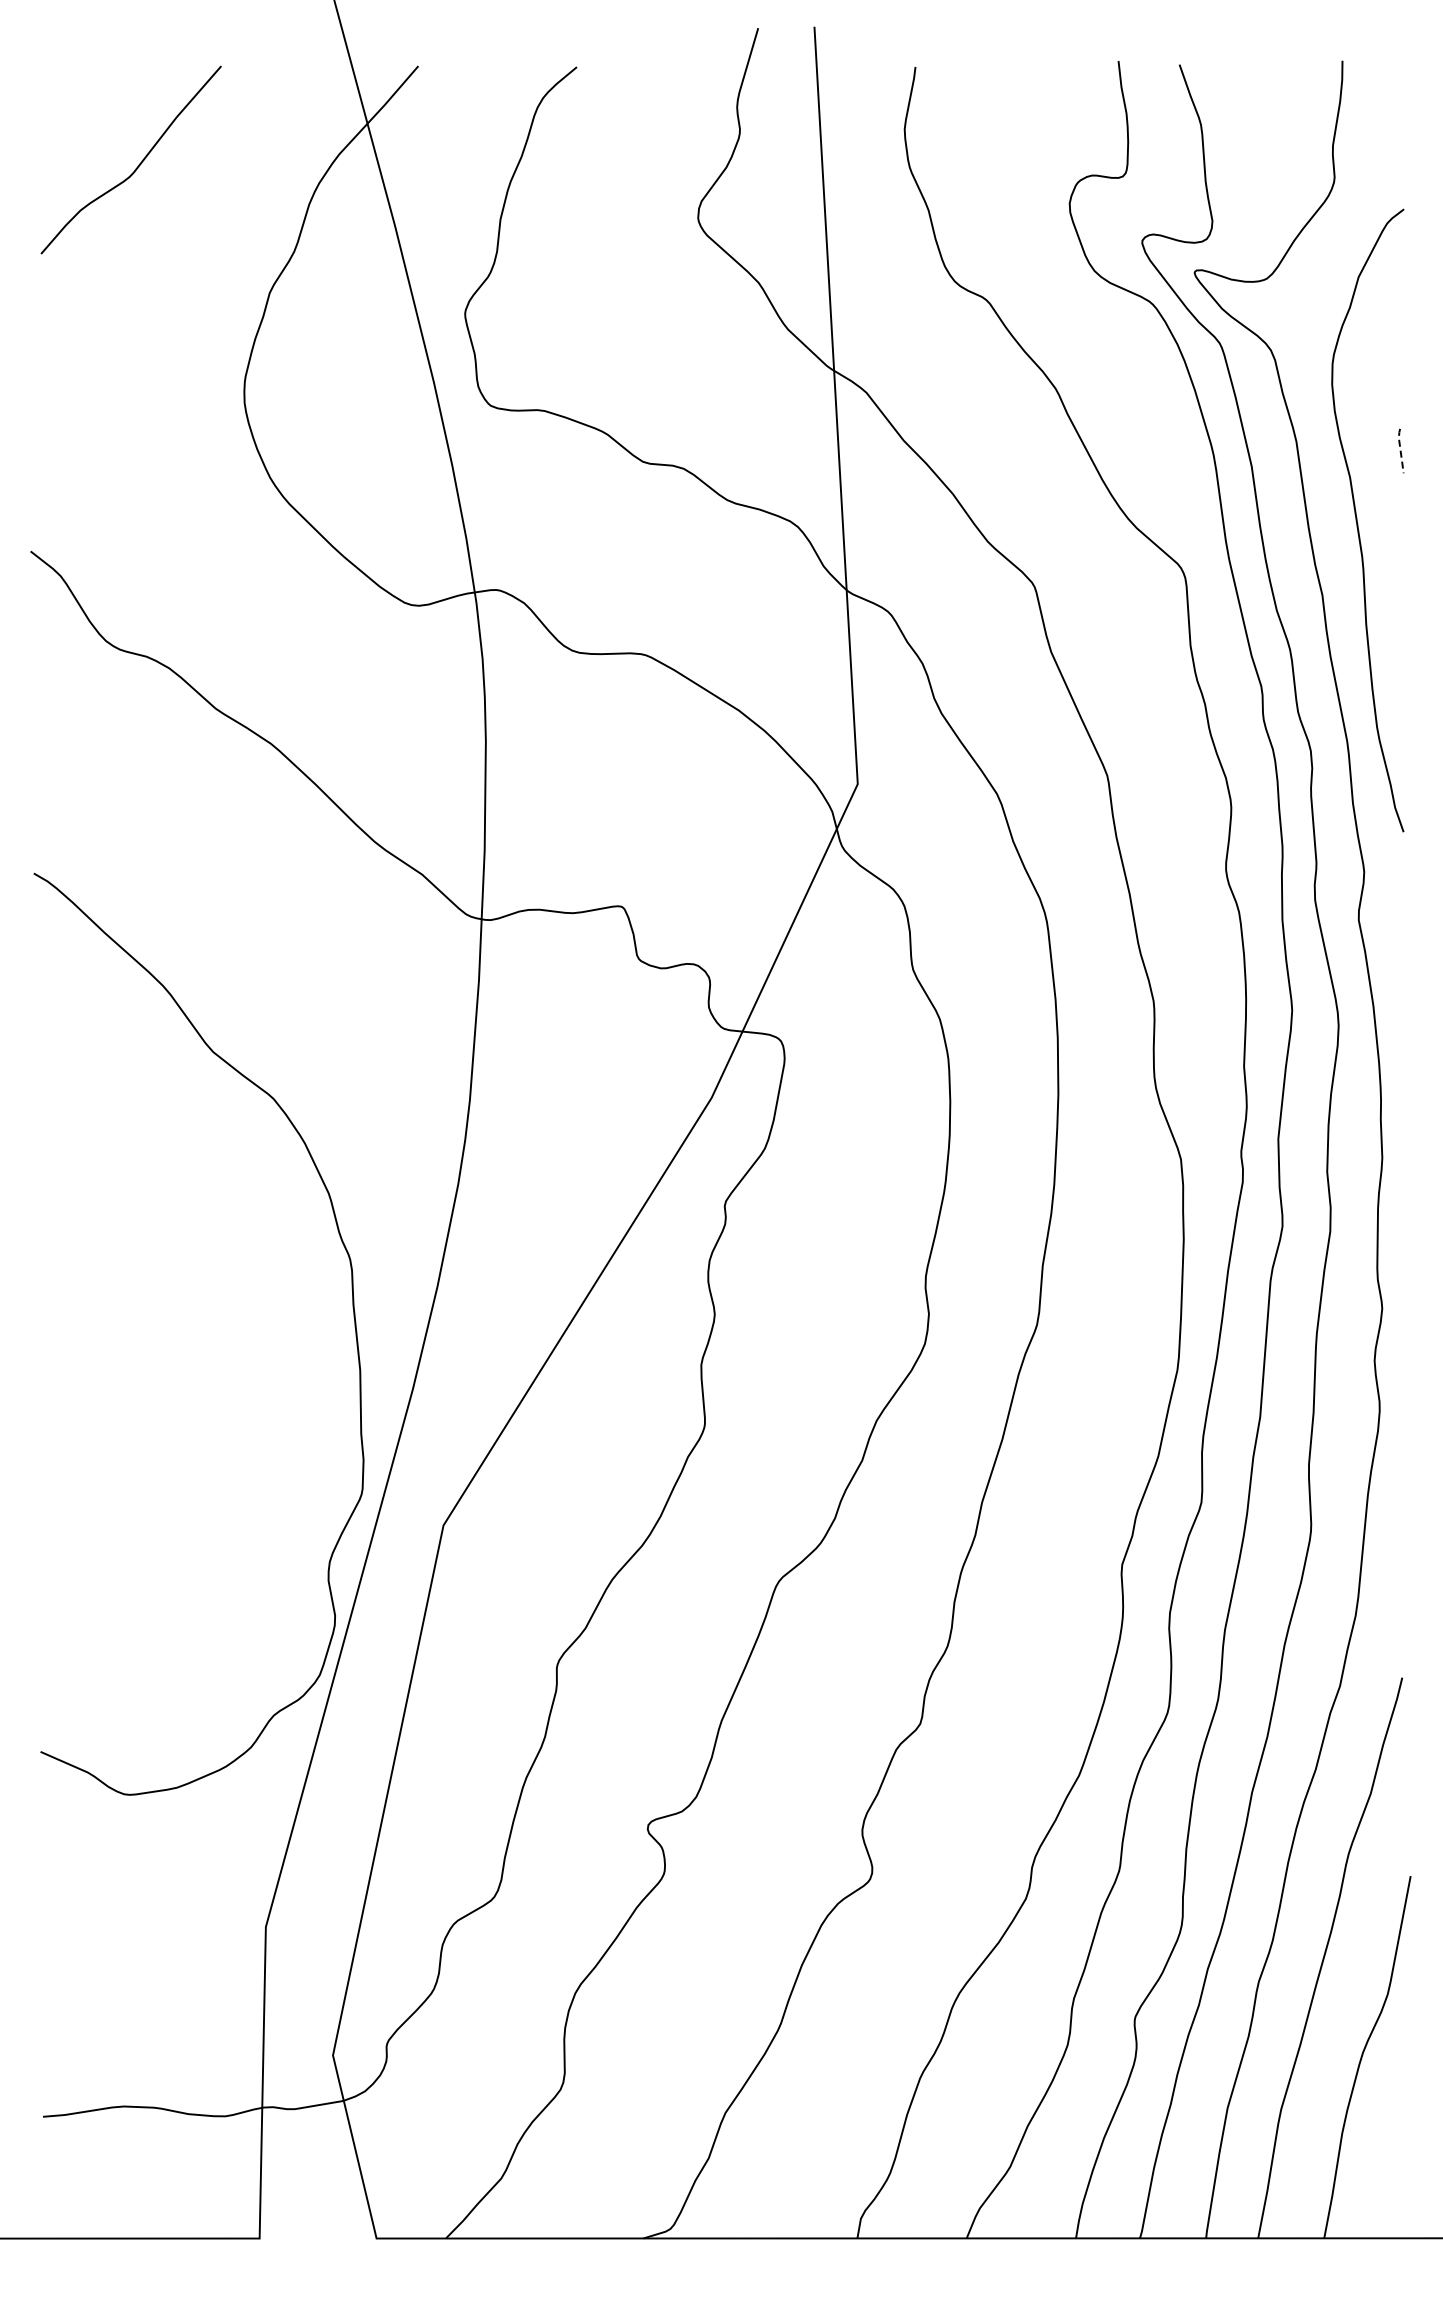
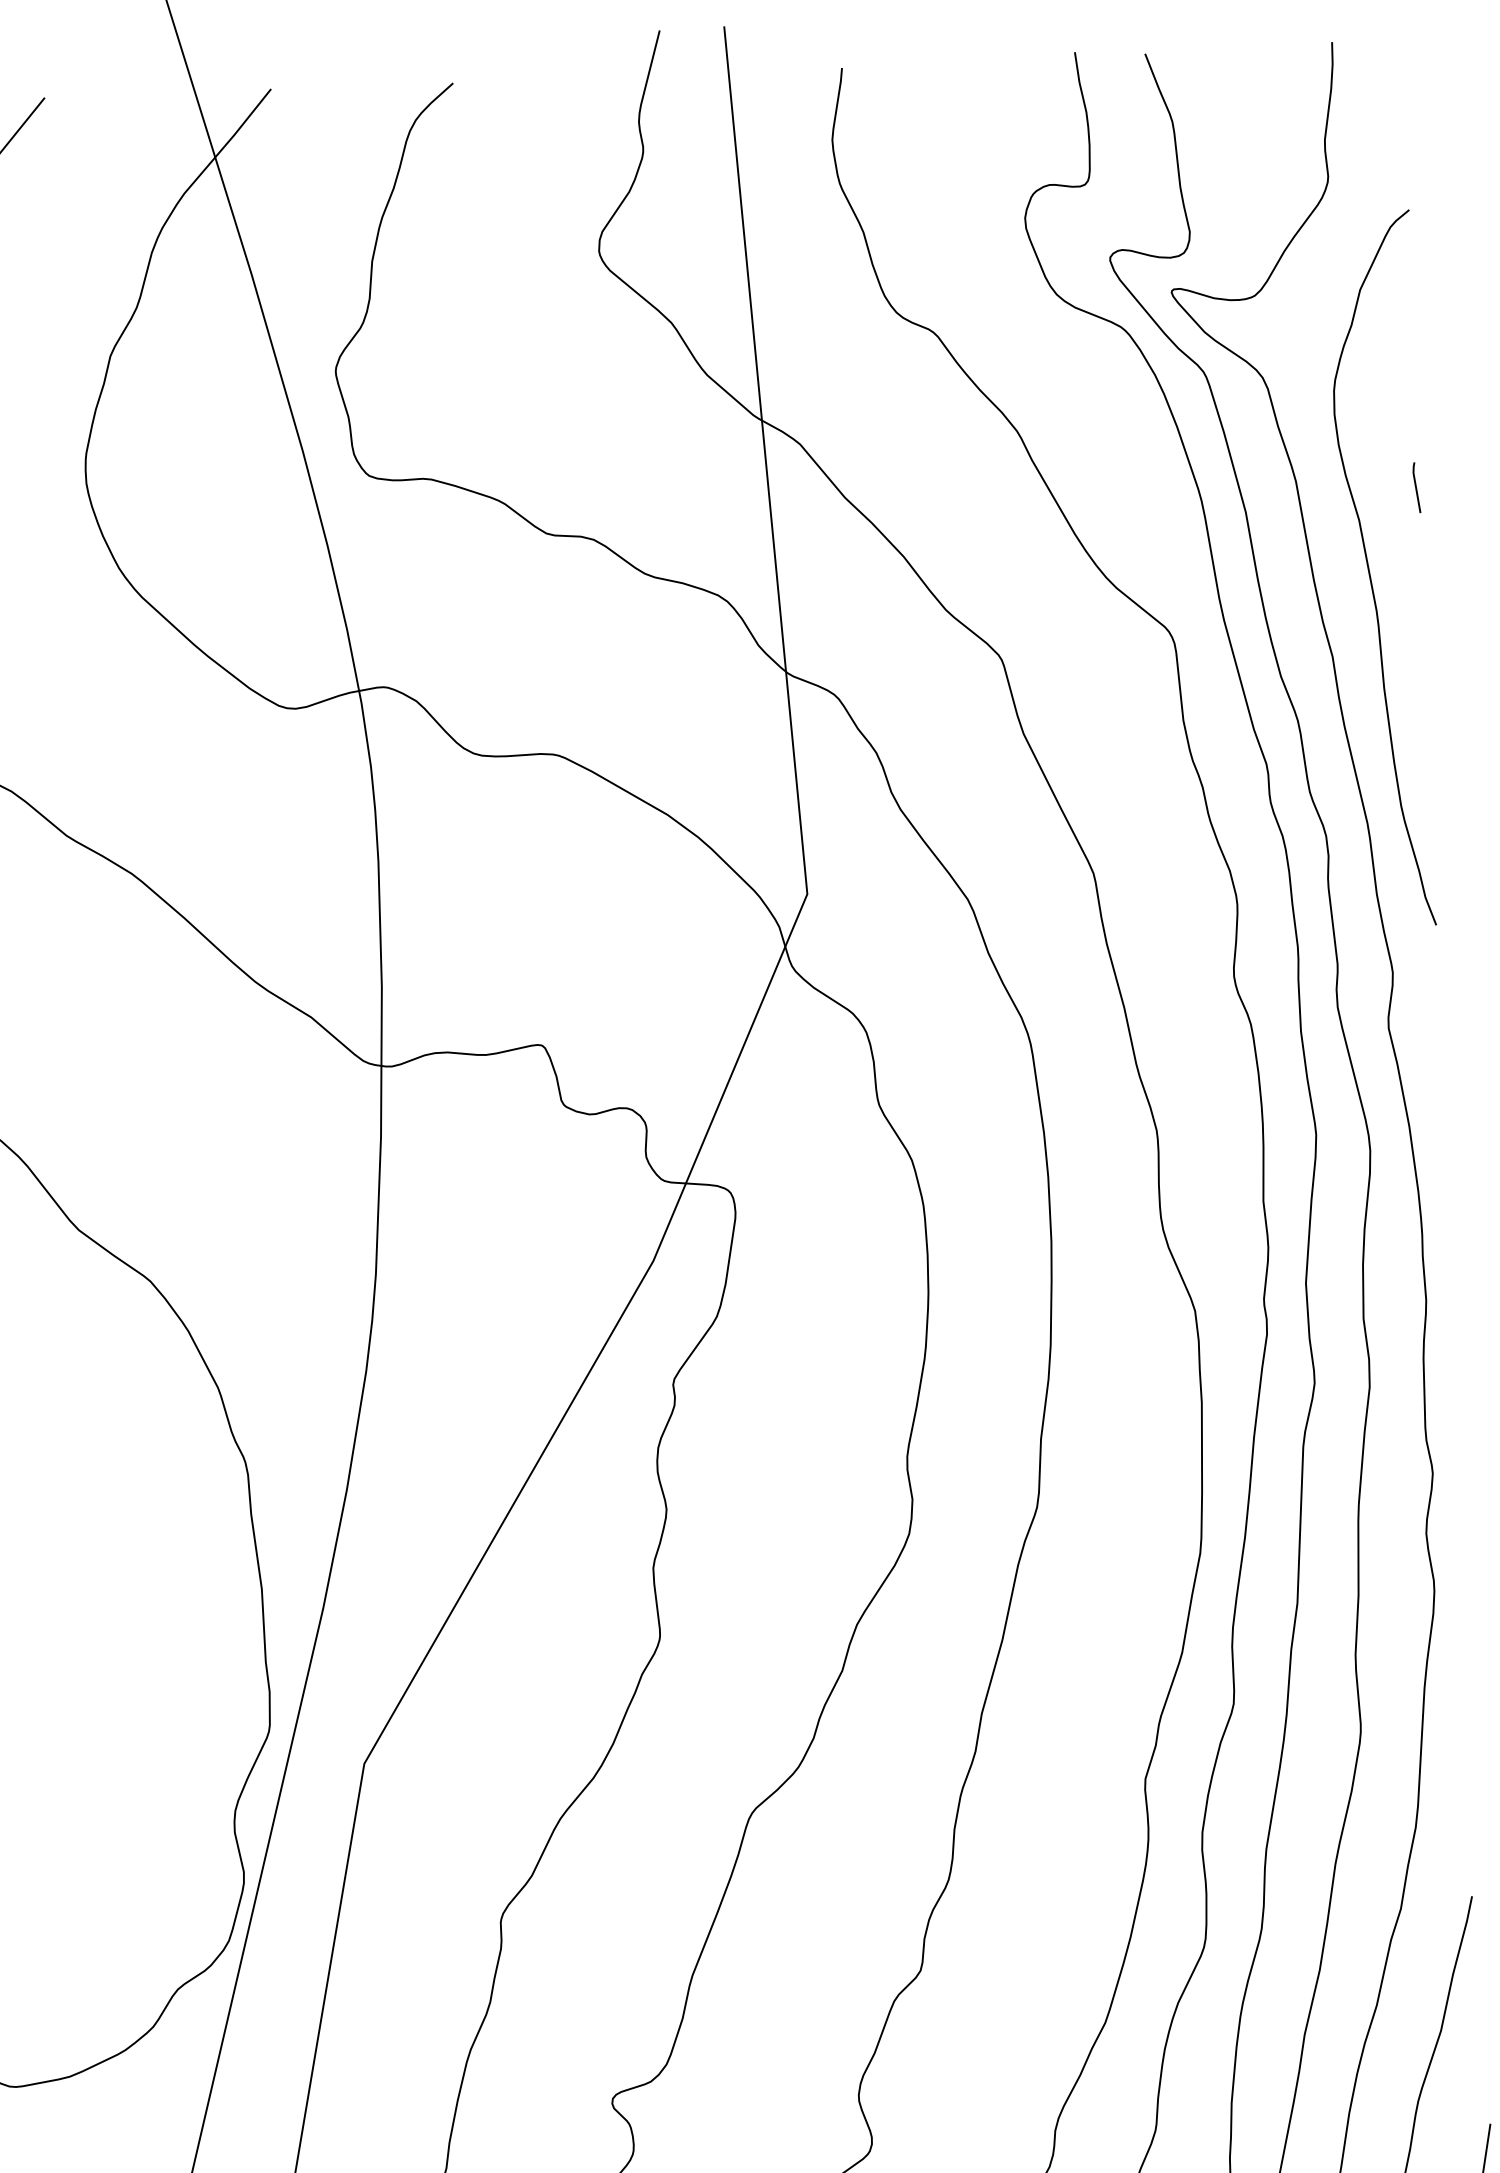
line: (1400, 449) -> (1415, 485), dashed -> solid

